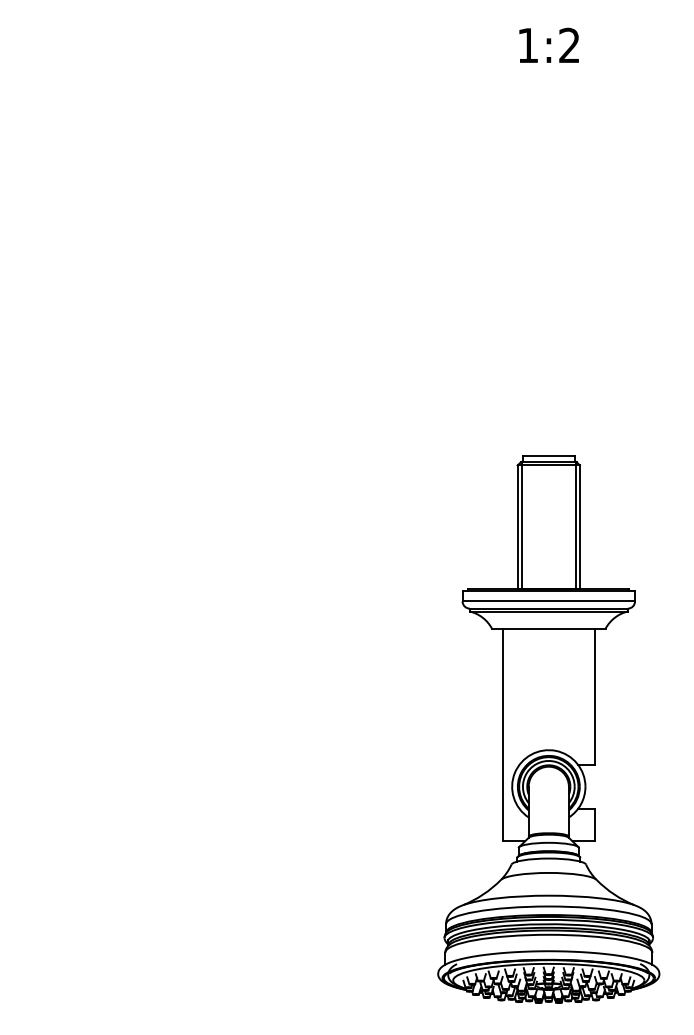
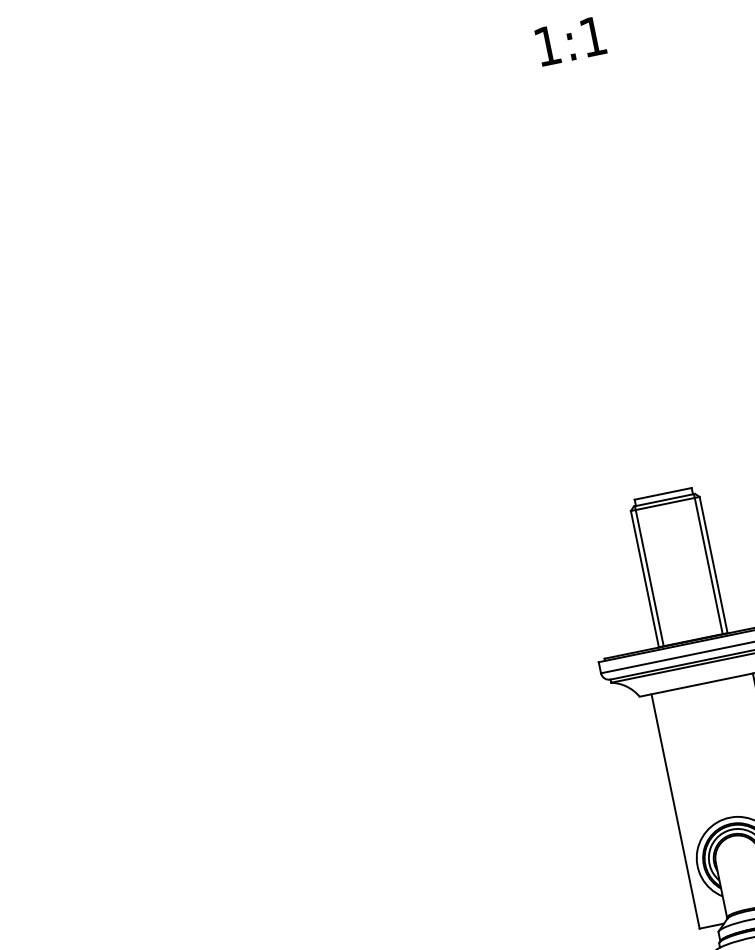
text: (569, 44) -> (592, 35), 1:2 -> 1:1

